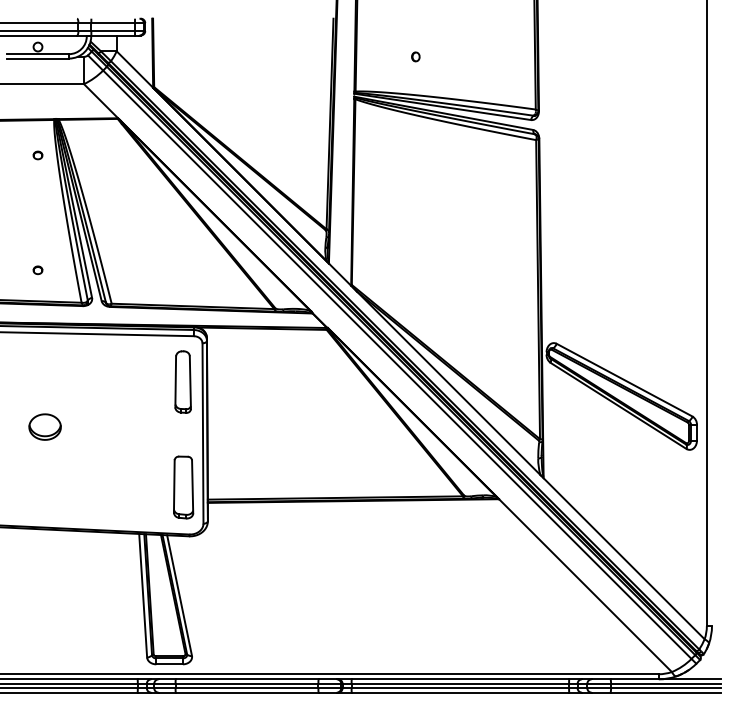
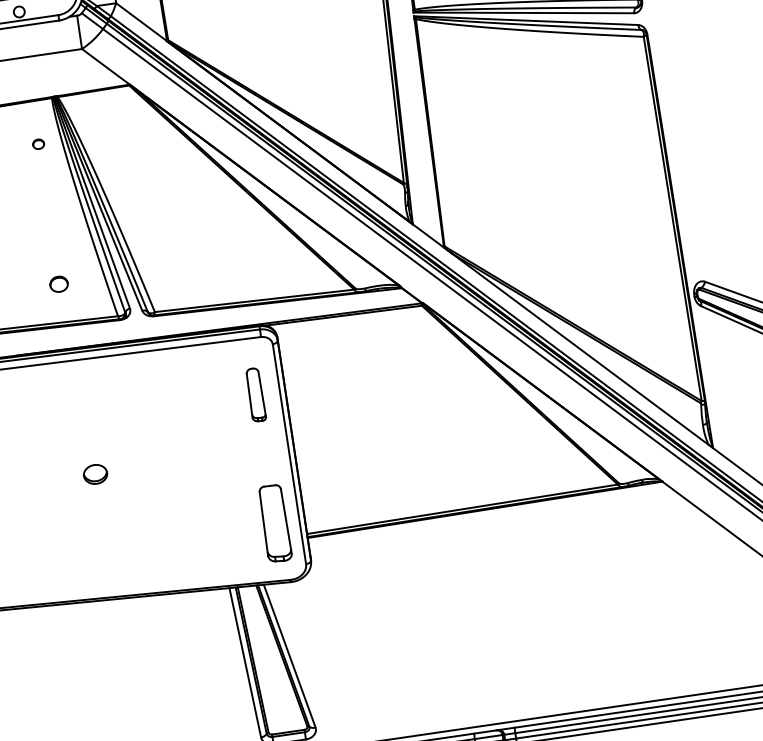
part: (37, 270) -> (58, 284), size x1.6
part: (182, 381) -> (255, 394), size x0.7
part: (44, 426) -> (94, 473), size x0.6

